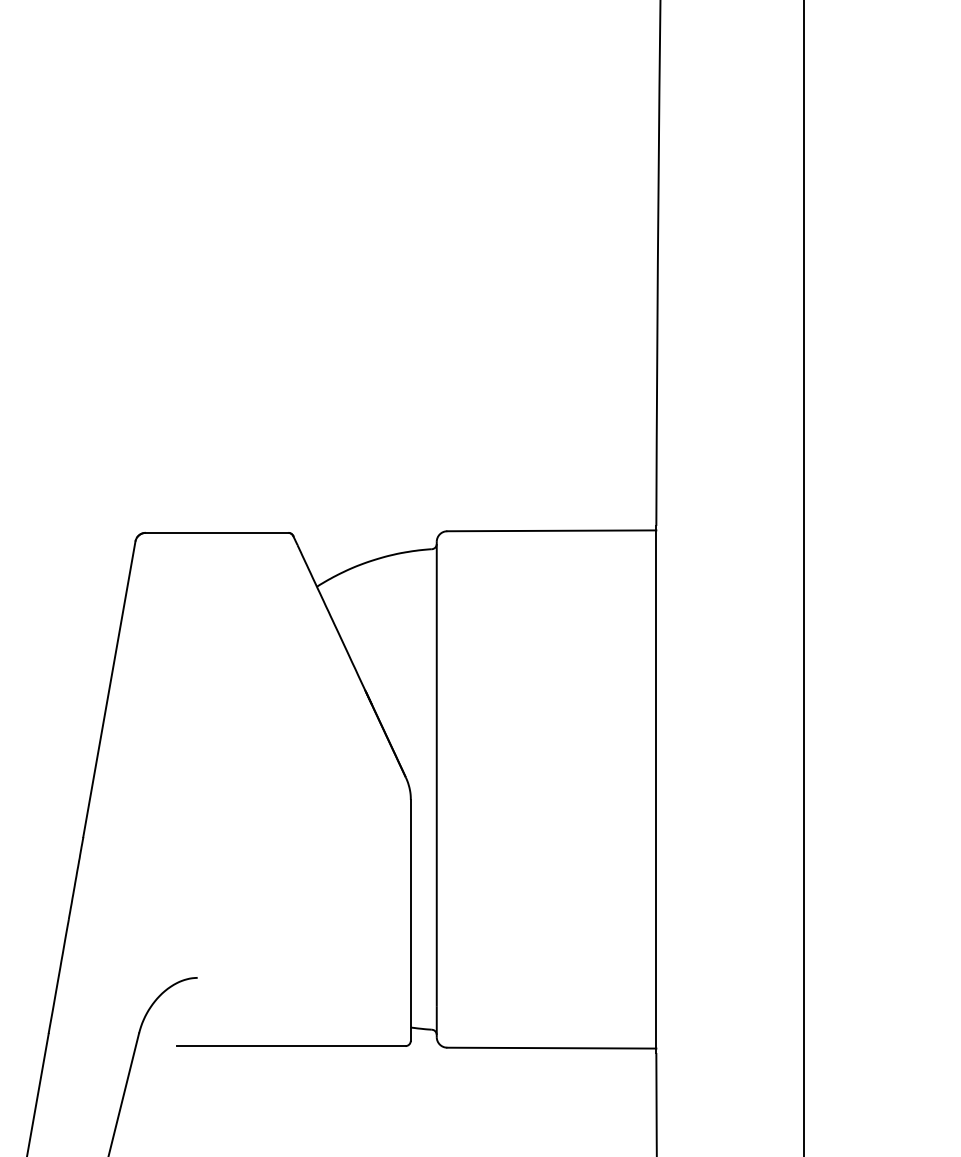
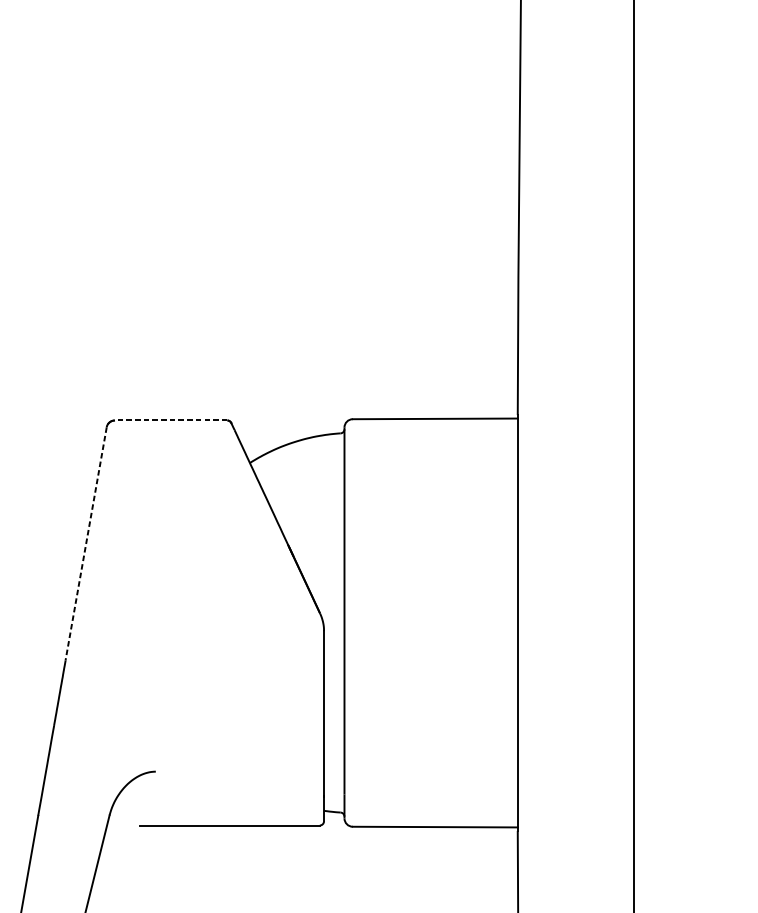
line: (216, 532) -> (170, 420), solid -> dashed
line: (109, 689) -> (86, 544), solid -> dashed

